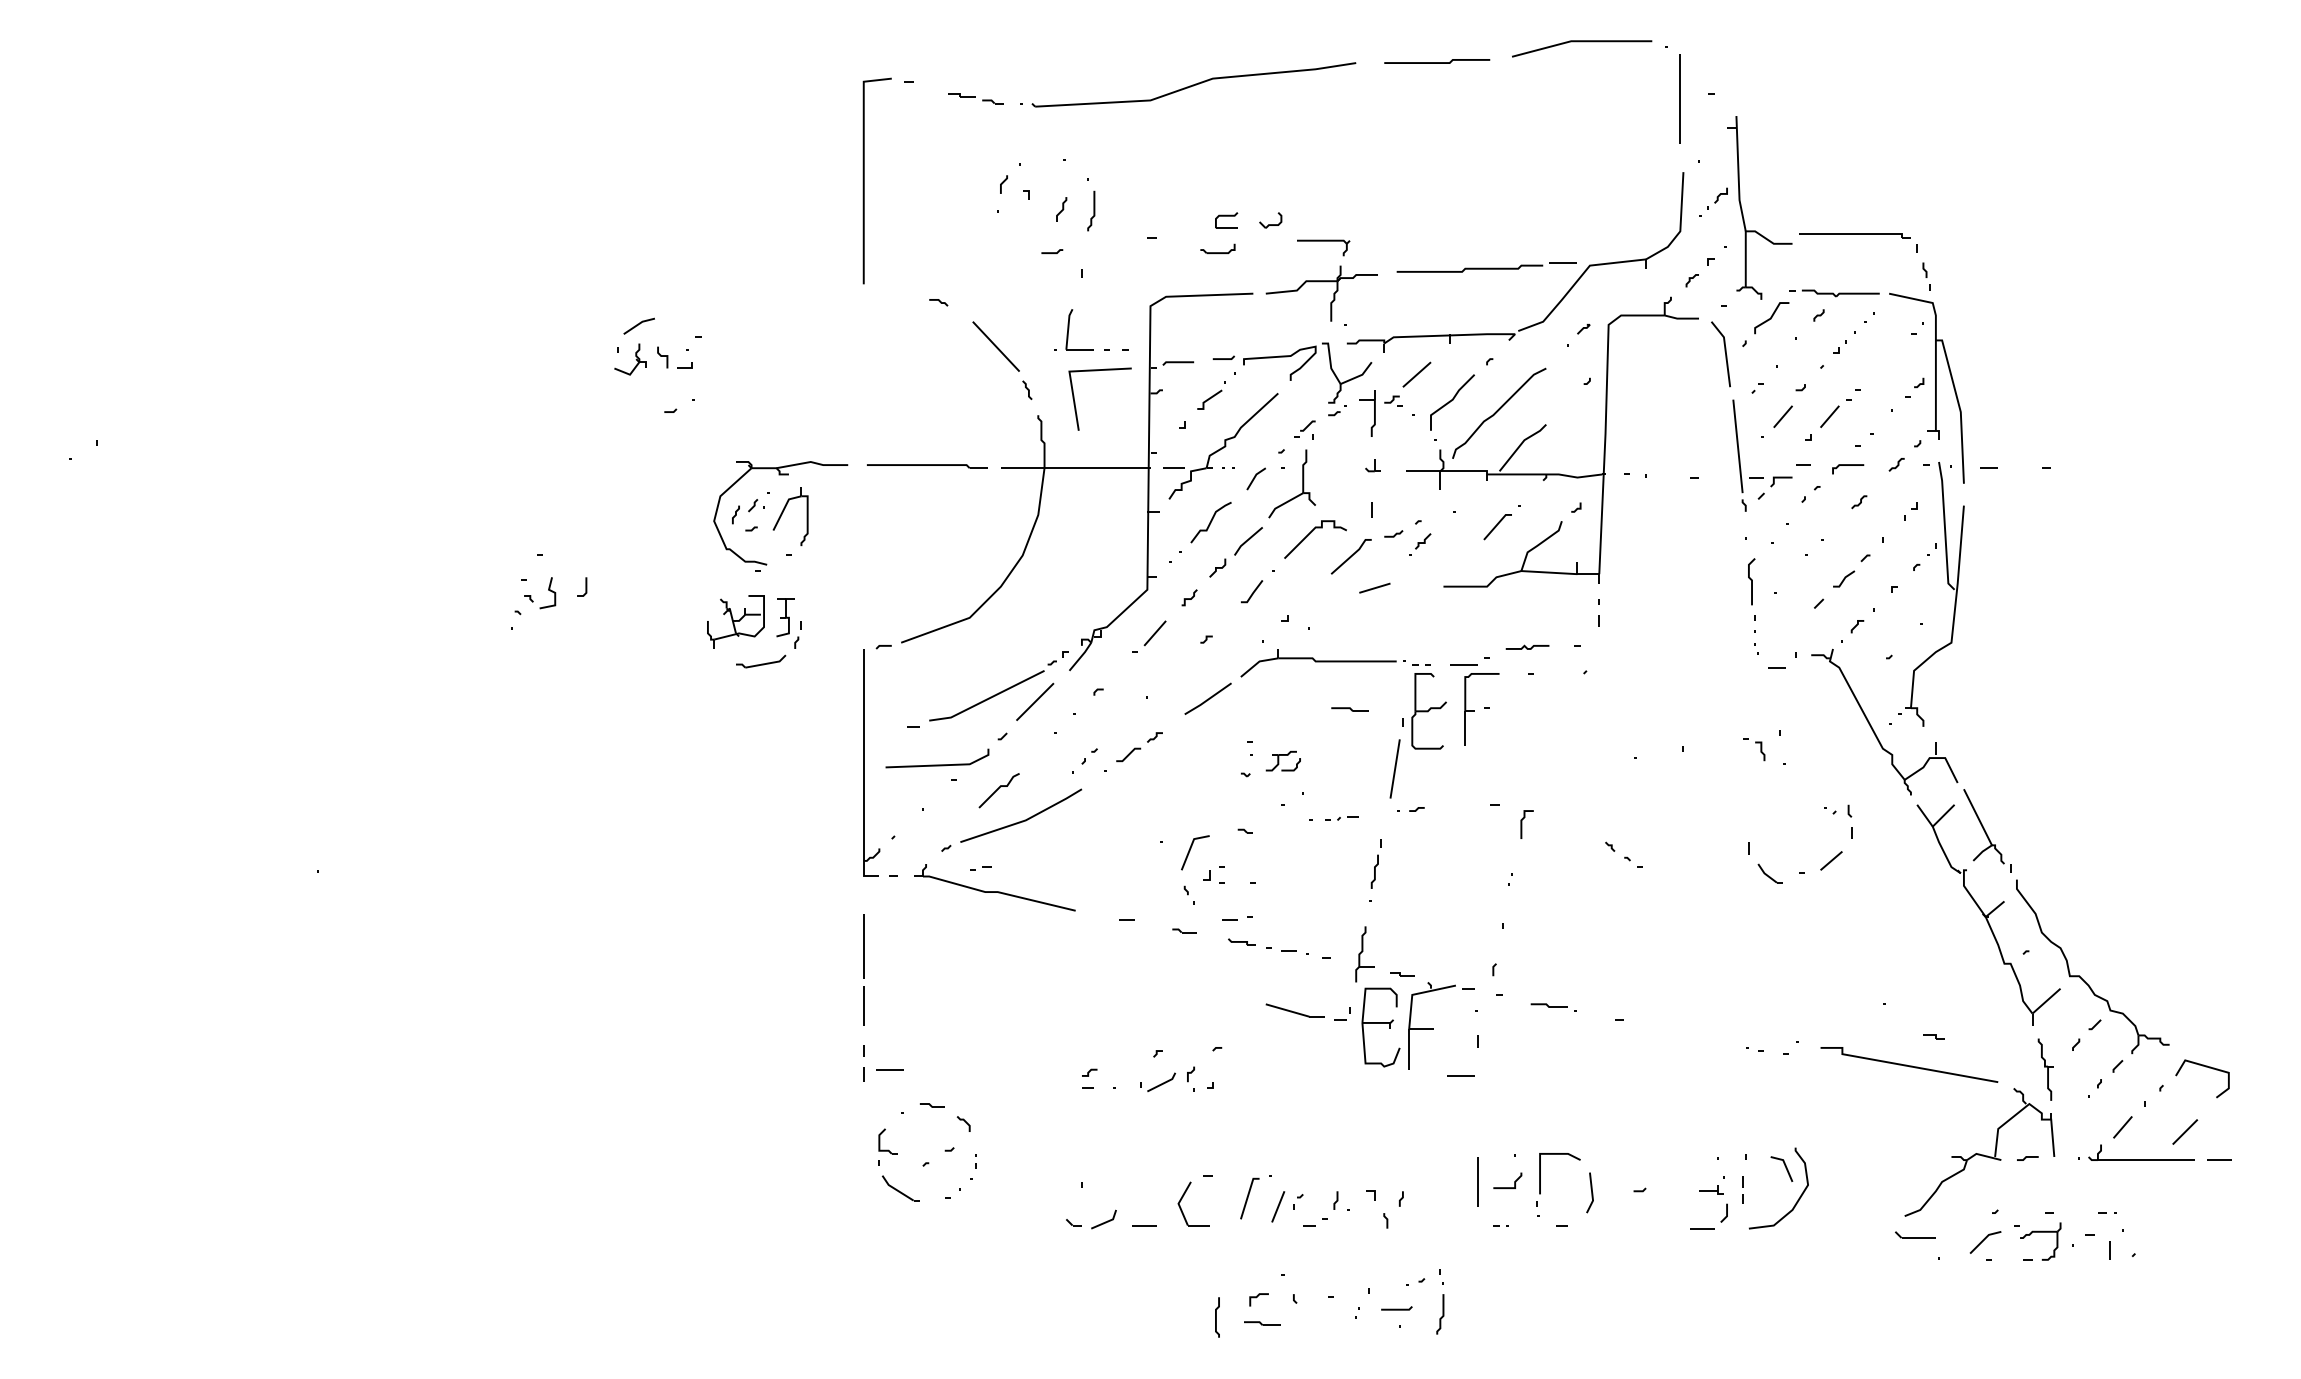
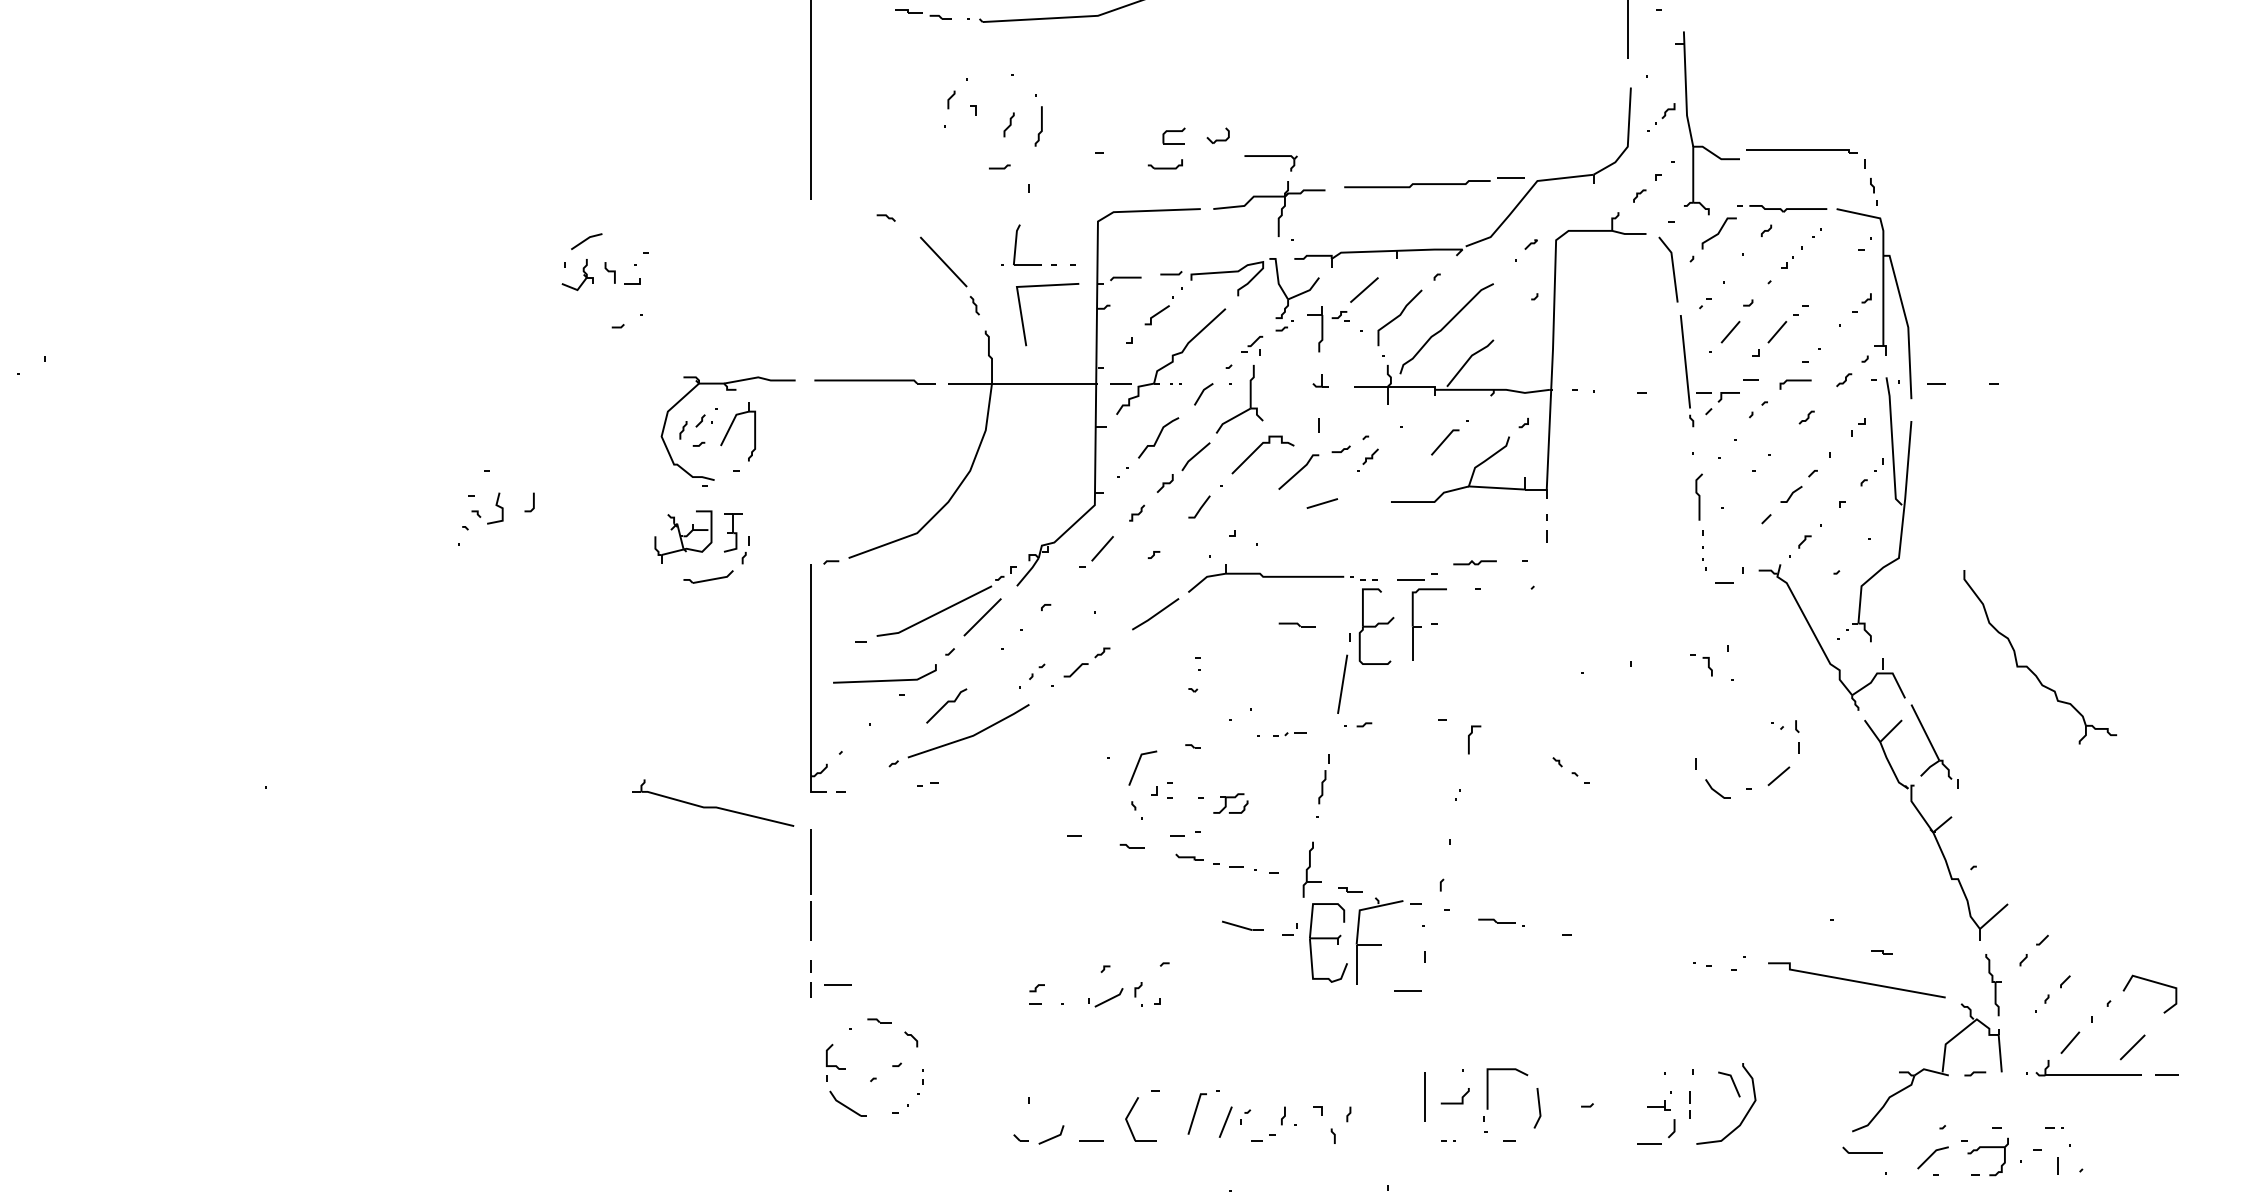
part: (1282, 760) -> (1229, 802), moved
part: (994, 887) -> (712, 802), moved
part: (2081, 977) -> (2028, 667), moved
part: (1294, 1010) -> (1241, 925), size x0.7

